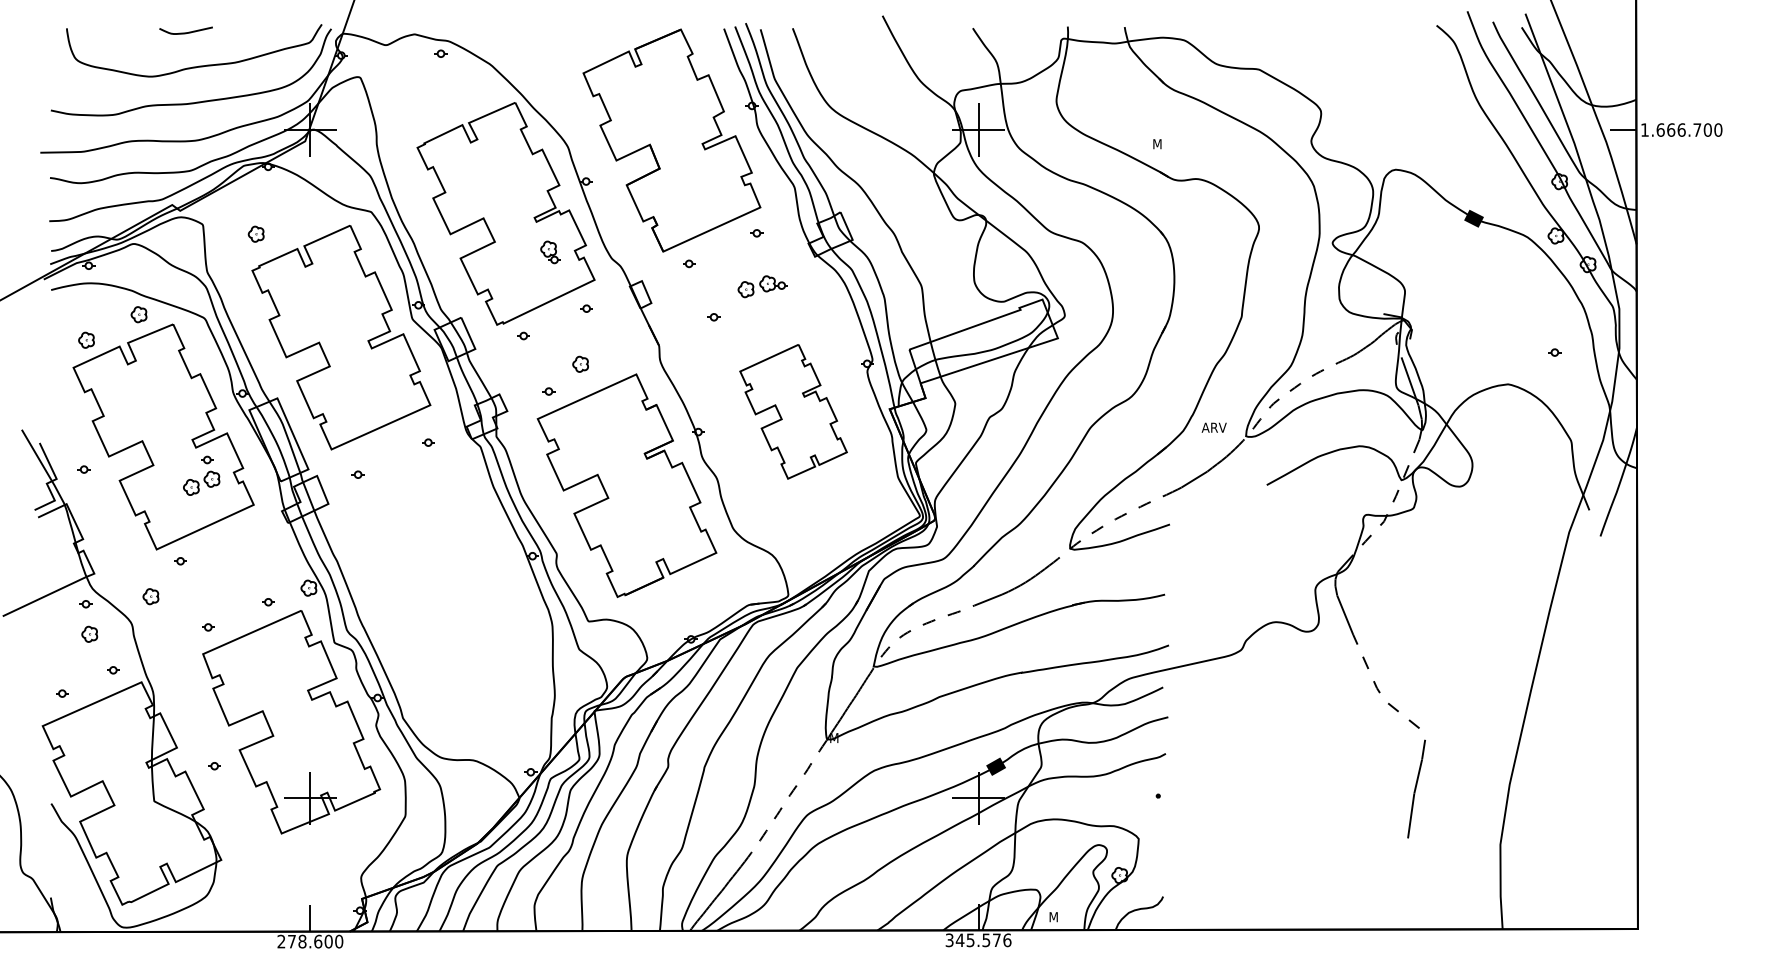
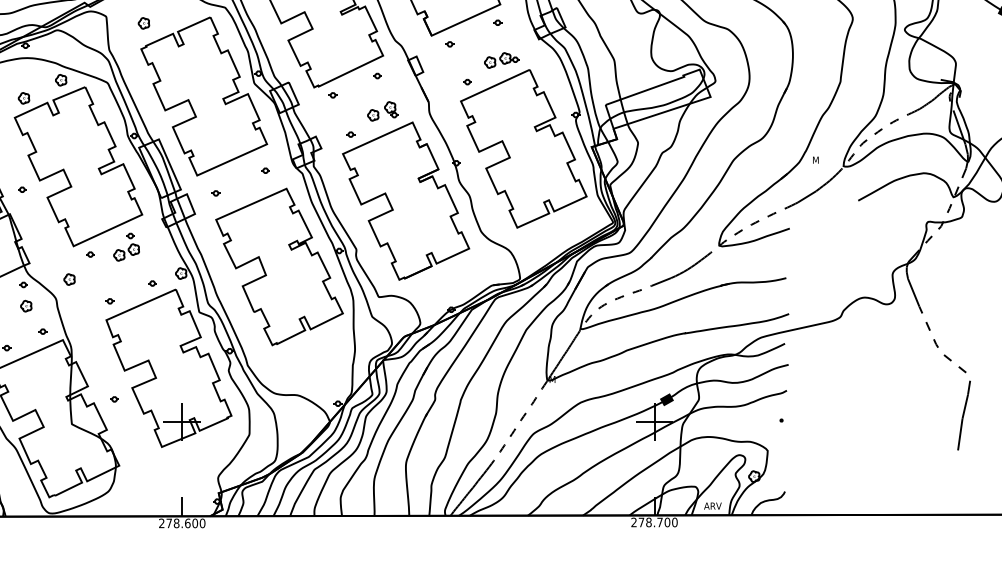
part: (550, 252) -> (391, 109), moved
part: (793, 411) -> (523, 148), size x1.67
text: (1213, 427) -> (820, 160), ARV -> M
part: (201, 475) -> (126, 246), moved
part: (447, 578) -> (279, 266), added
text: (1060, 917) -> (712, 506), M -> ARV
text: (978, 940) -> (654, 522), 345.576 -> 278.700

